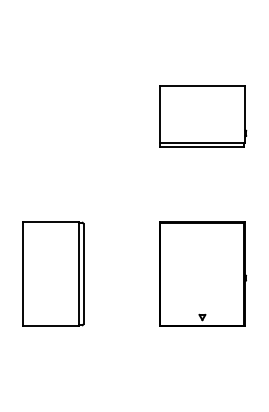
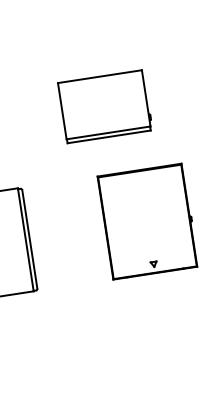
part: (203, 116) -> (105, 106), moved

